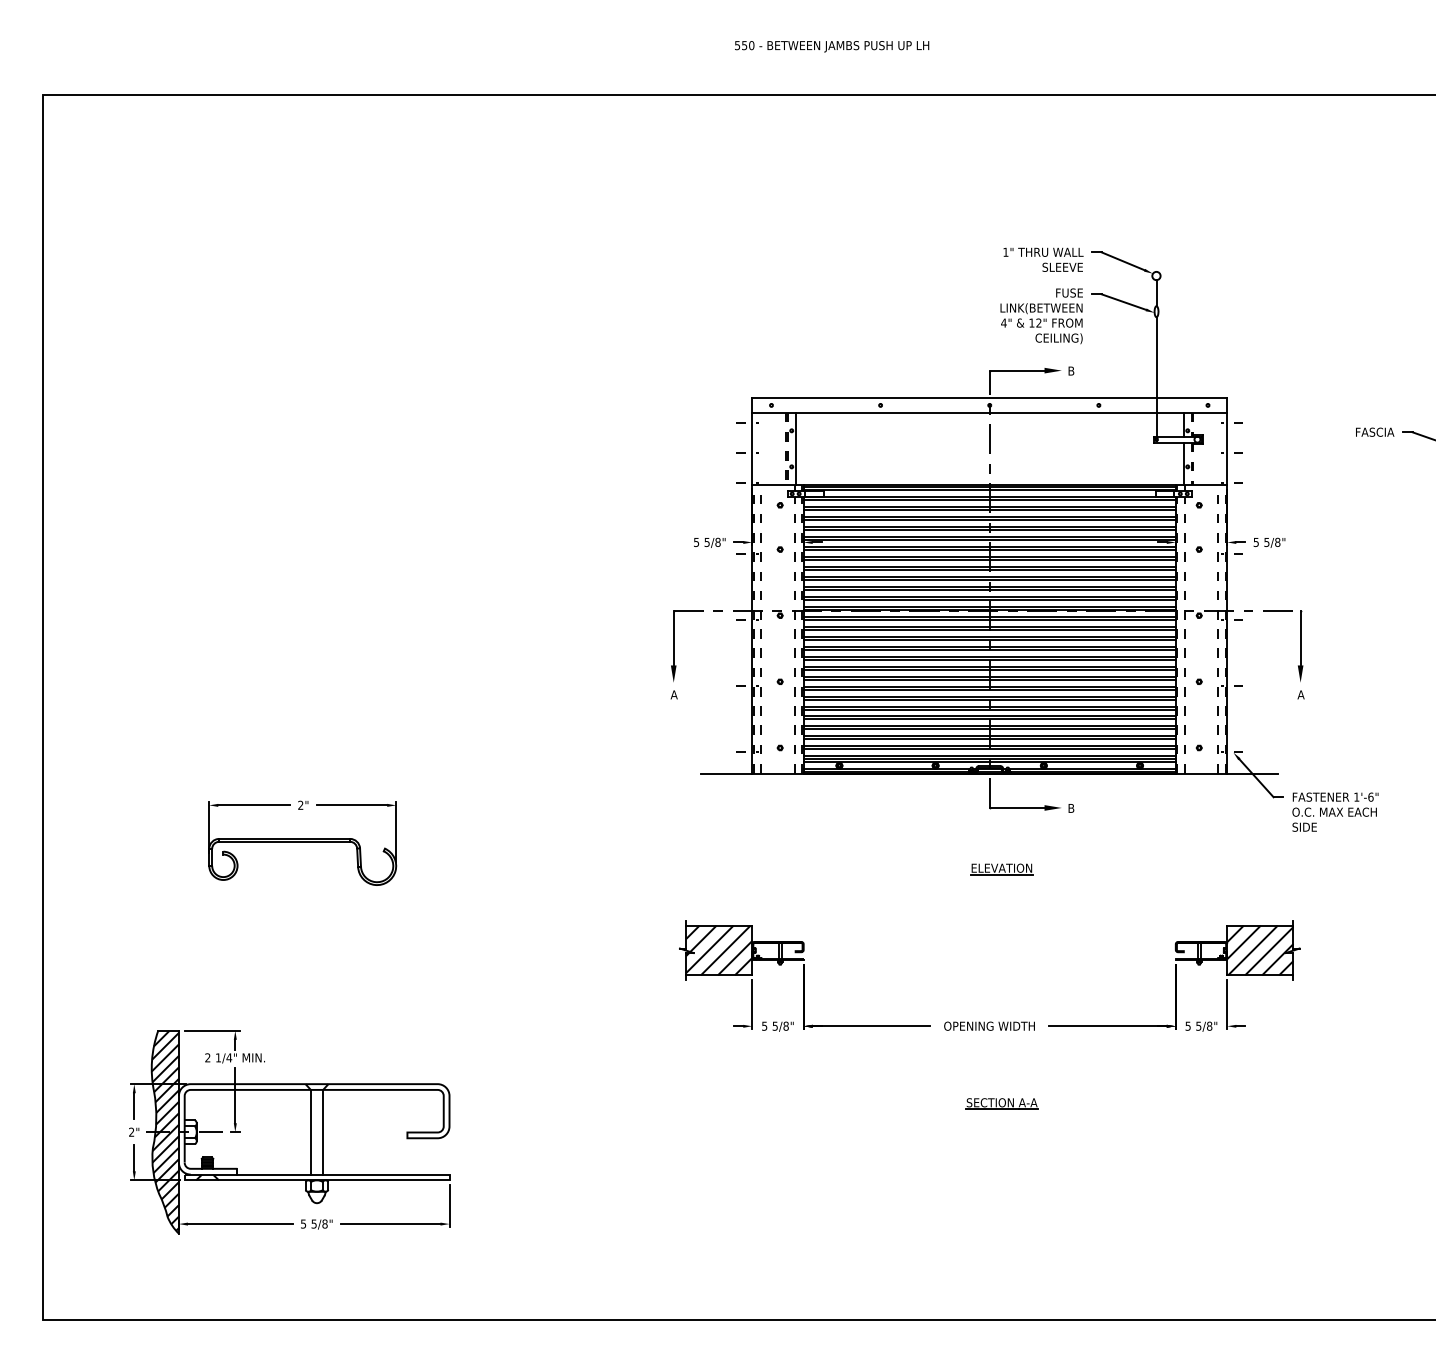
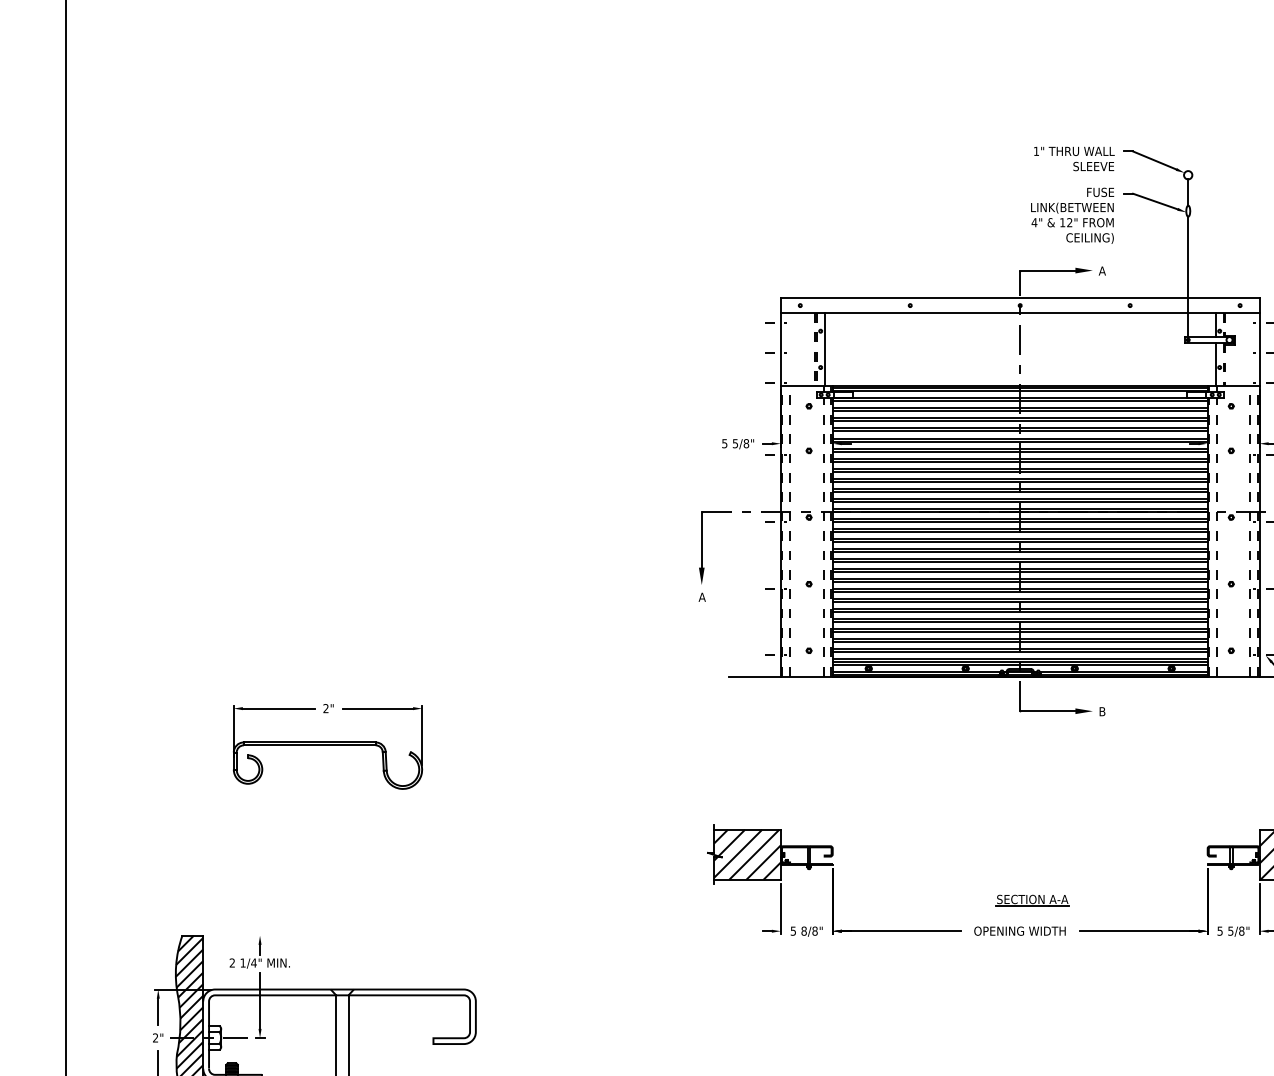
text: (1070, 370) -> (1101, 270), B -> A
part: (1001, 869) -> (1032, 773), removed
text: (774, 1025) -> (803, 930), 5/8" -> 8/8"
line: (211, 1030) -> (236, 935), removed
part: (1001, 1103) -> (1032, 900), moved

